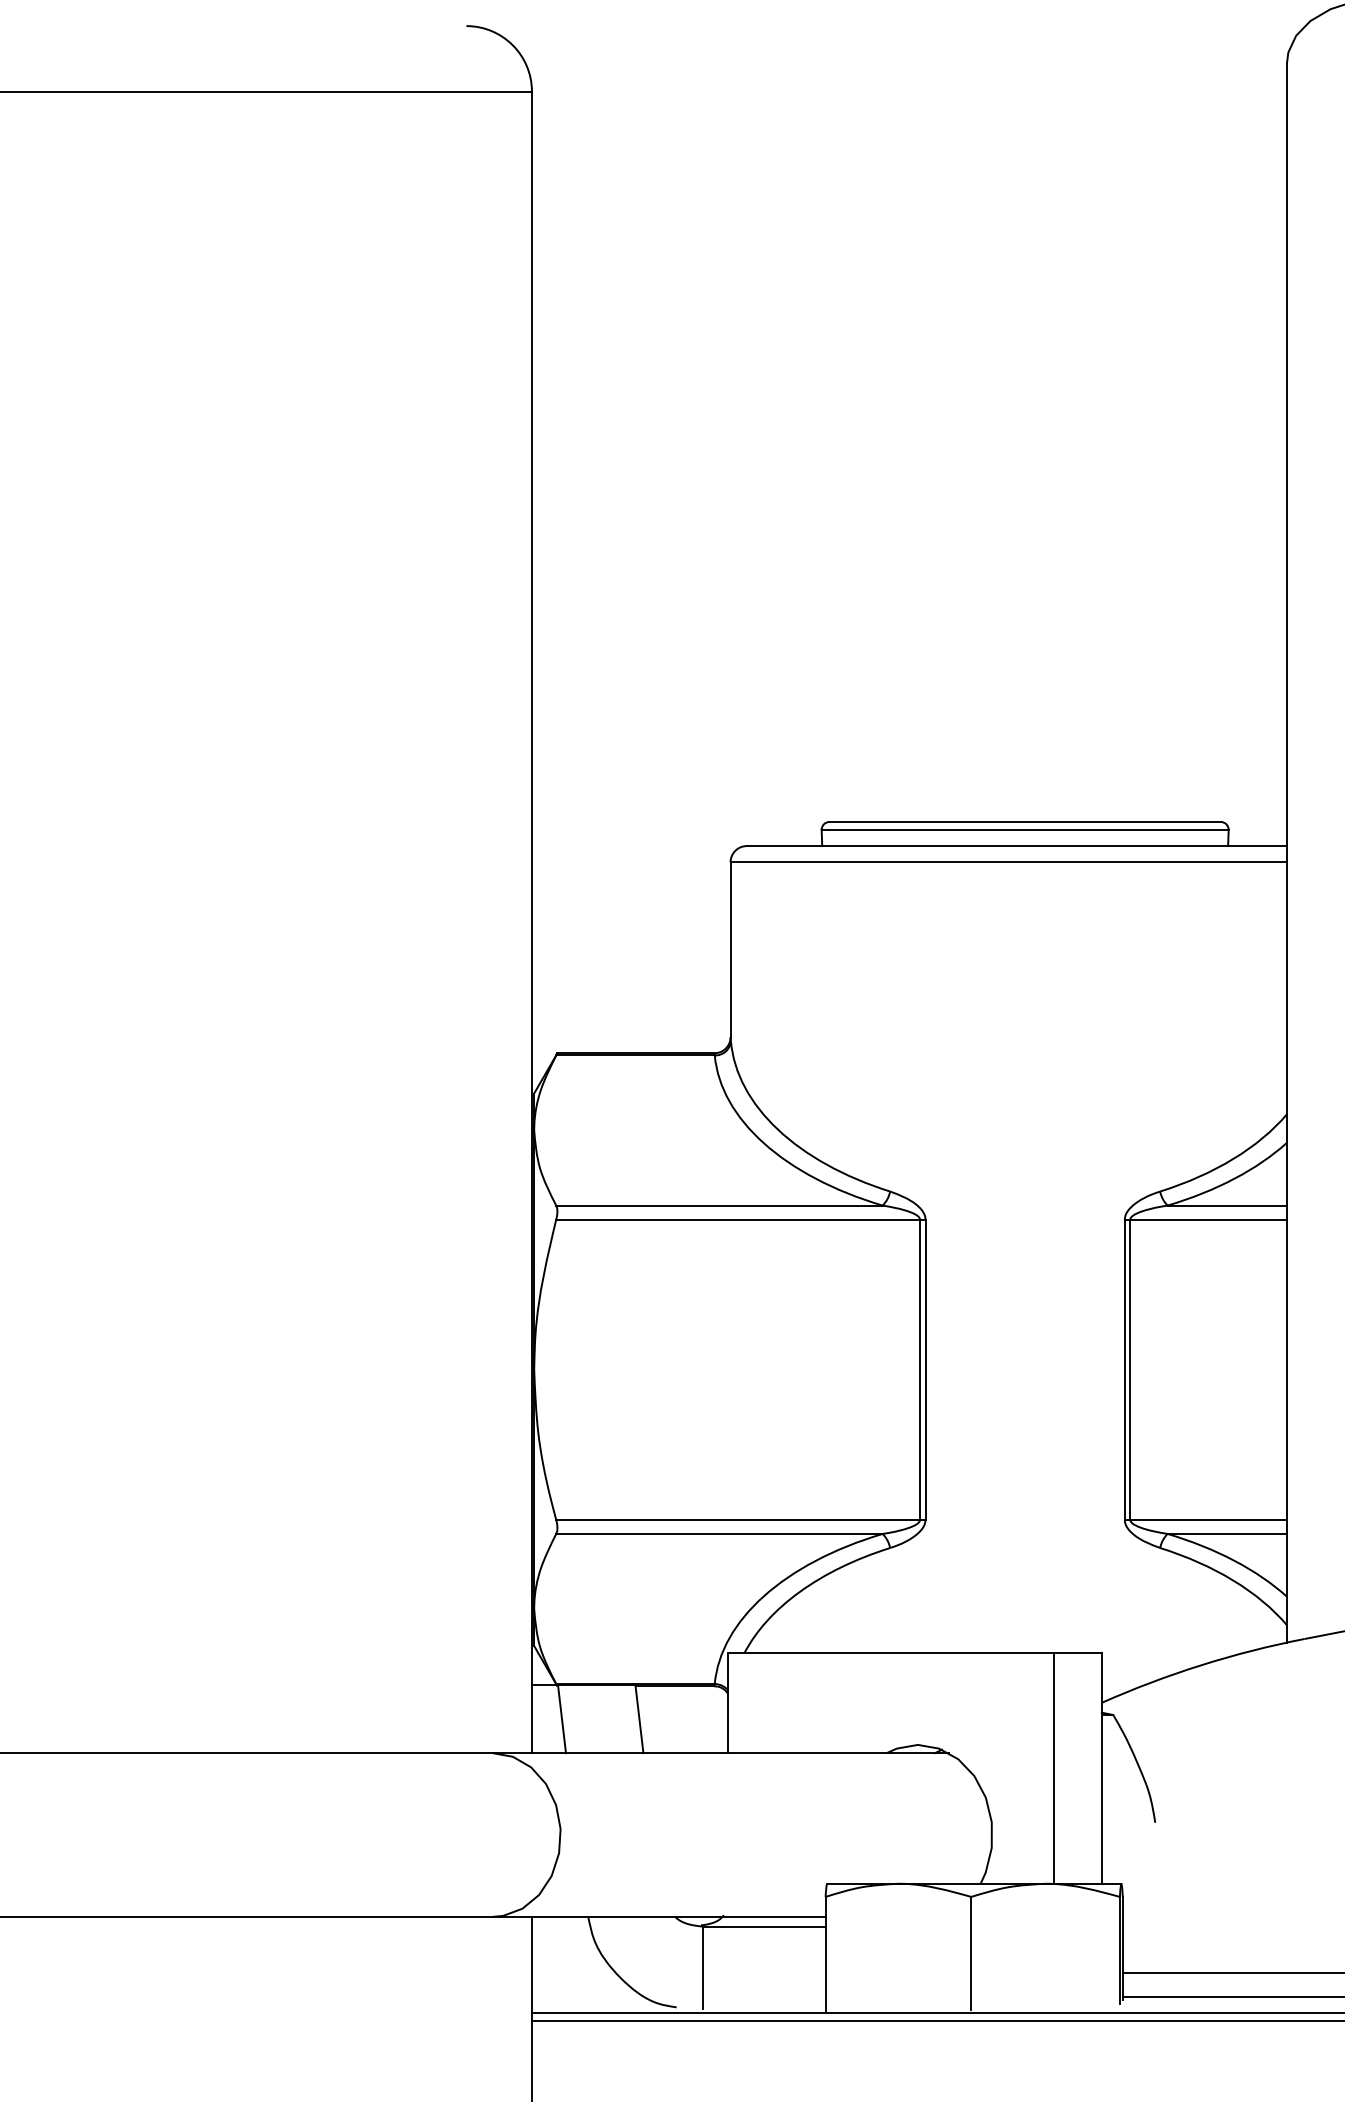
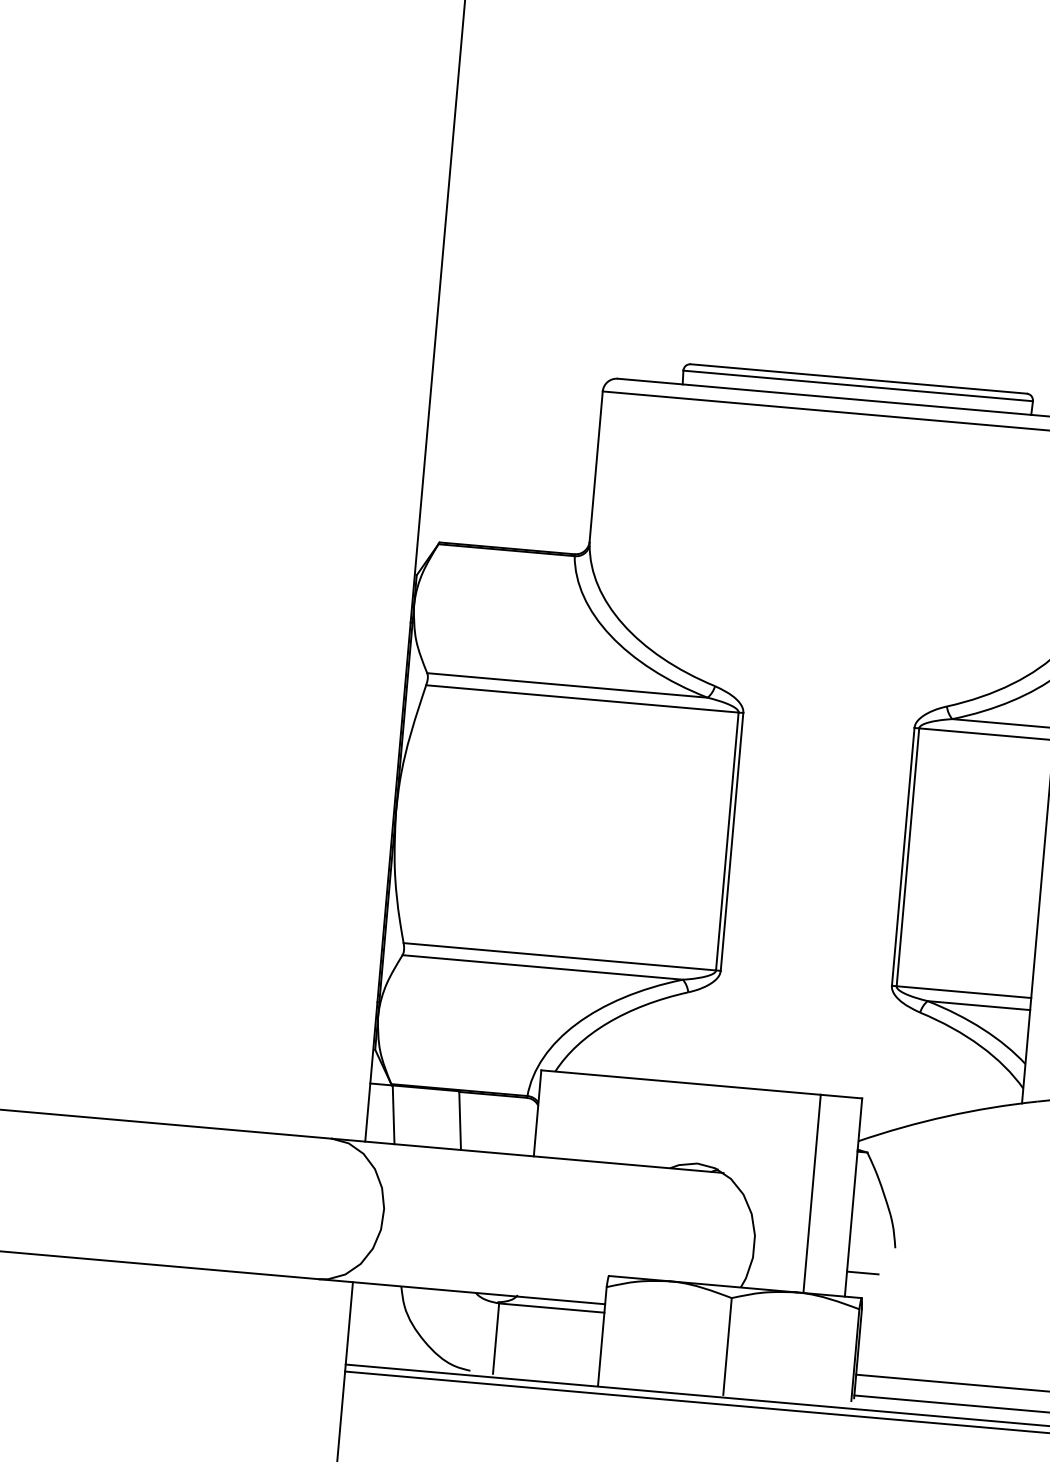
line: (1119, 1854) -> (862, 1272), added

